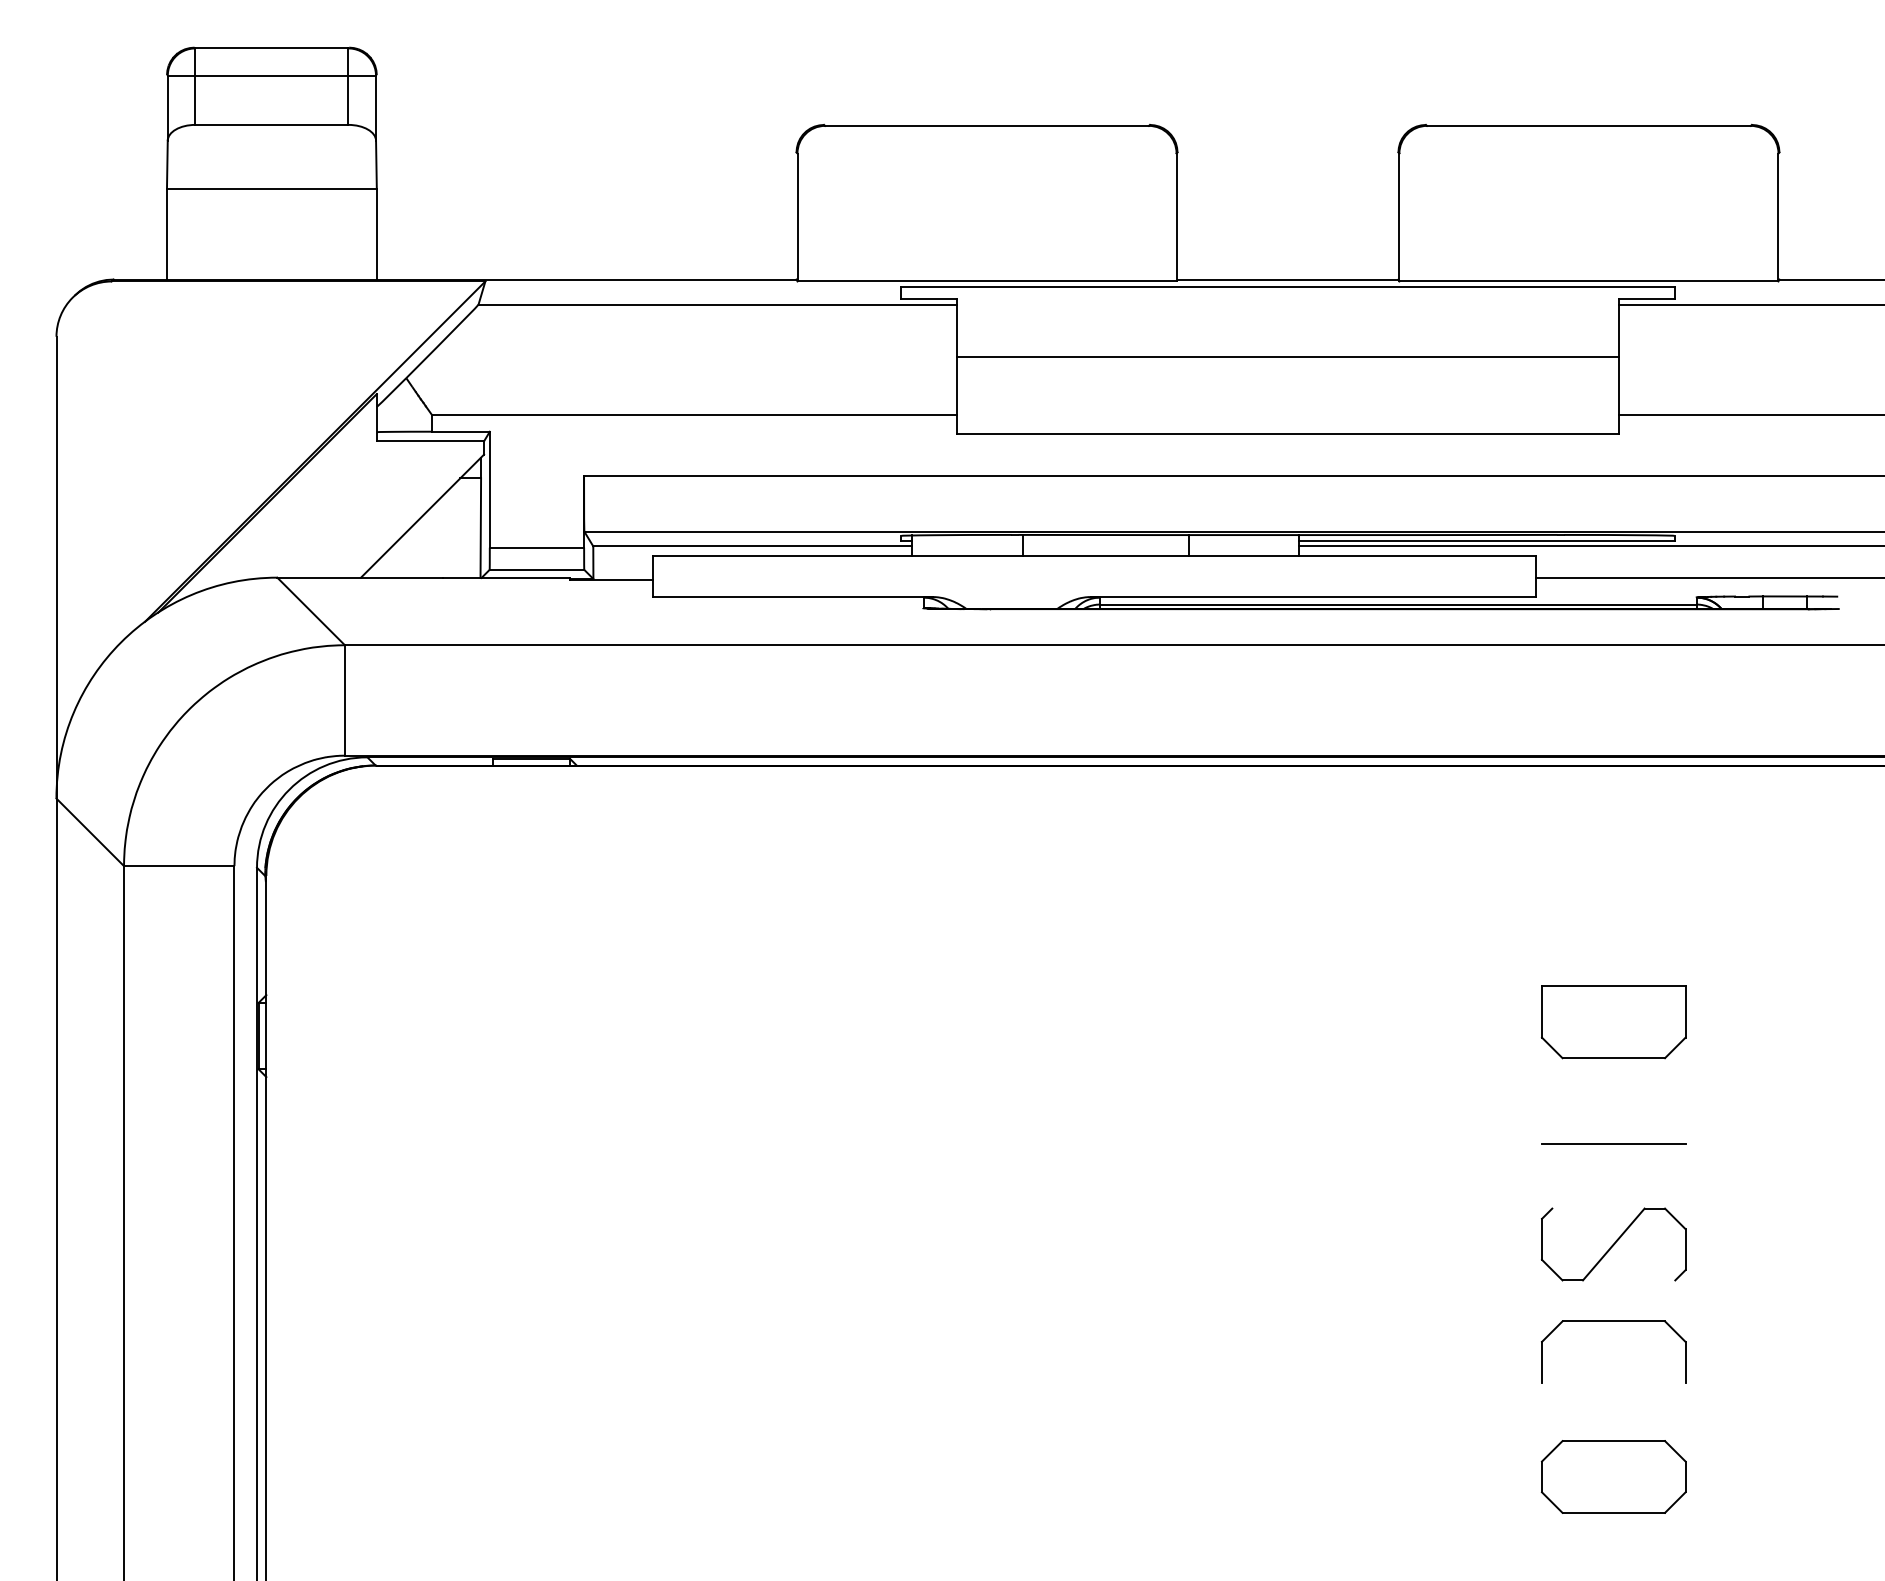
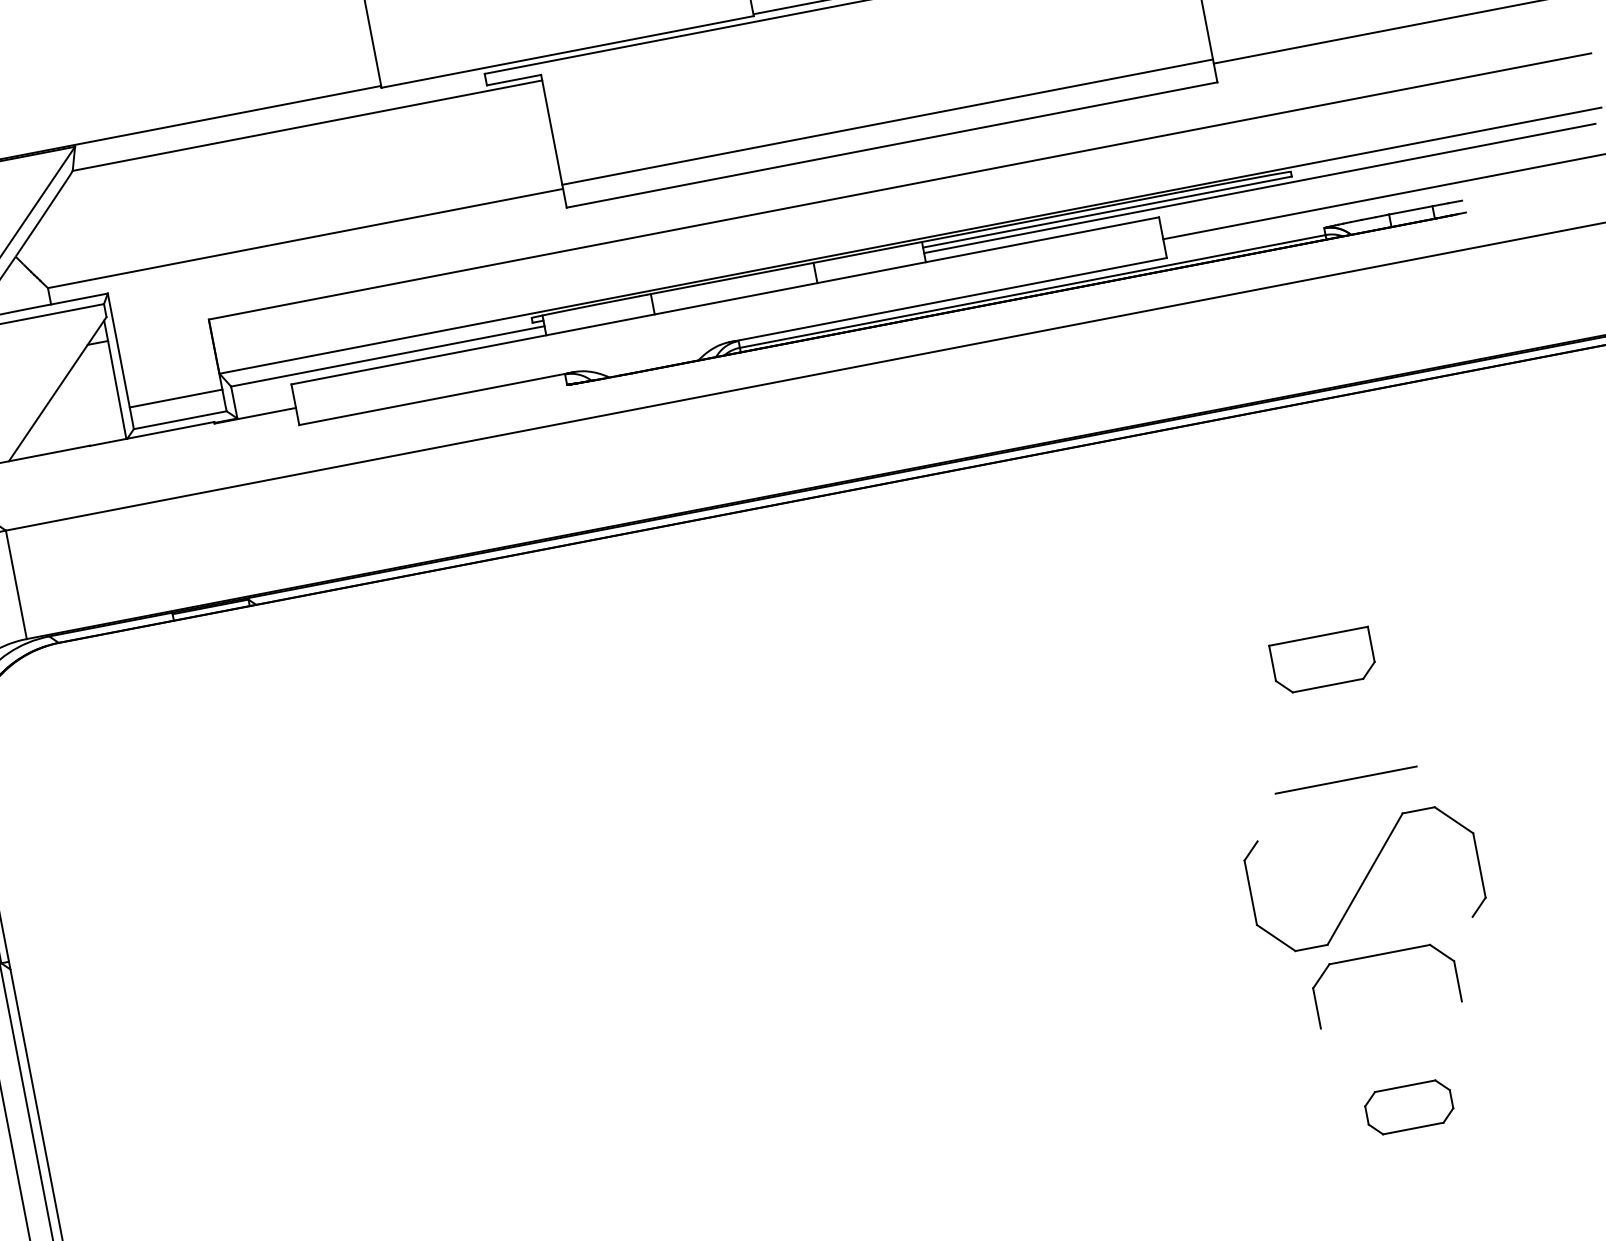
line: (1287, 356) -> (887, 121), moved
part: (1613, 1022) -> (1322, 661), size x0.7
part: (1613, 1244) -> (1364, 879), size x1.6
part: (1613, 1476) -> (1408, 1106), size x0.6

